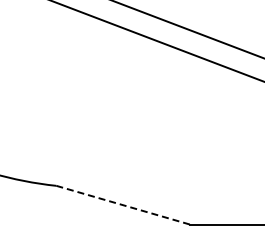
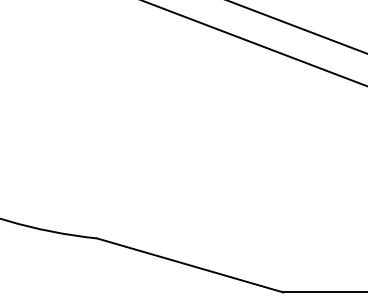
line: (123, 205) -> (190, 265), dashed -> solid

